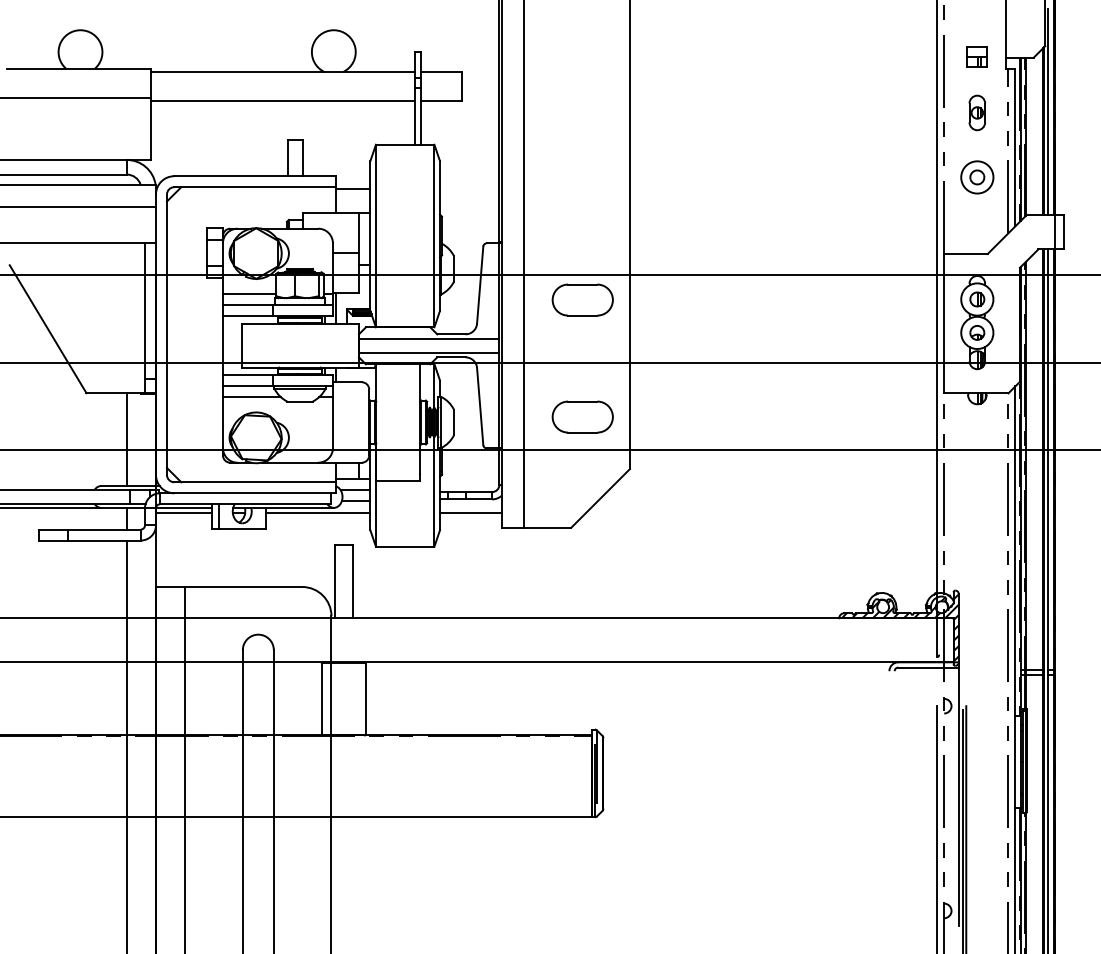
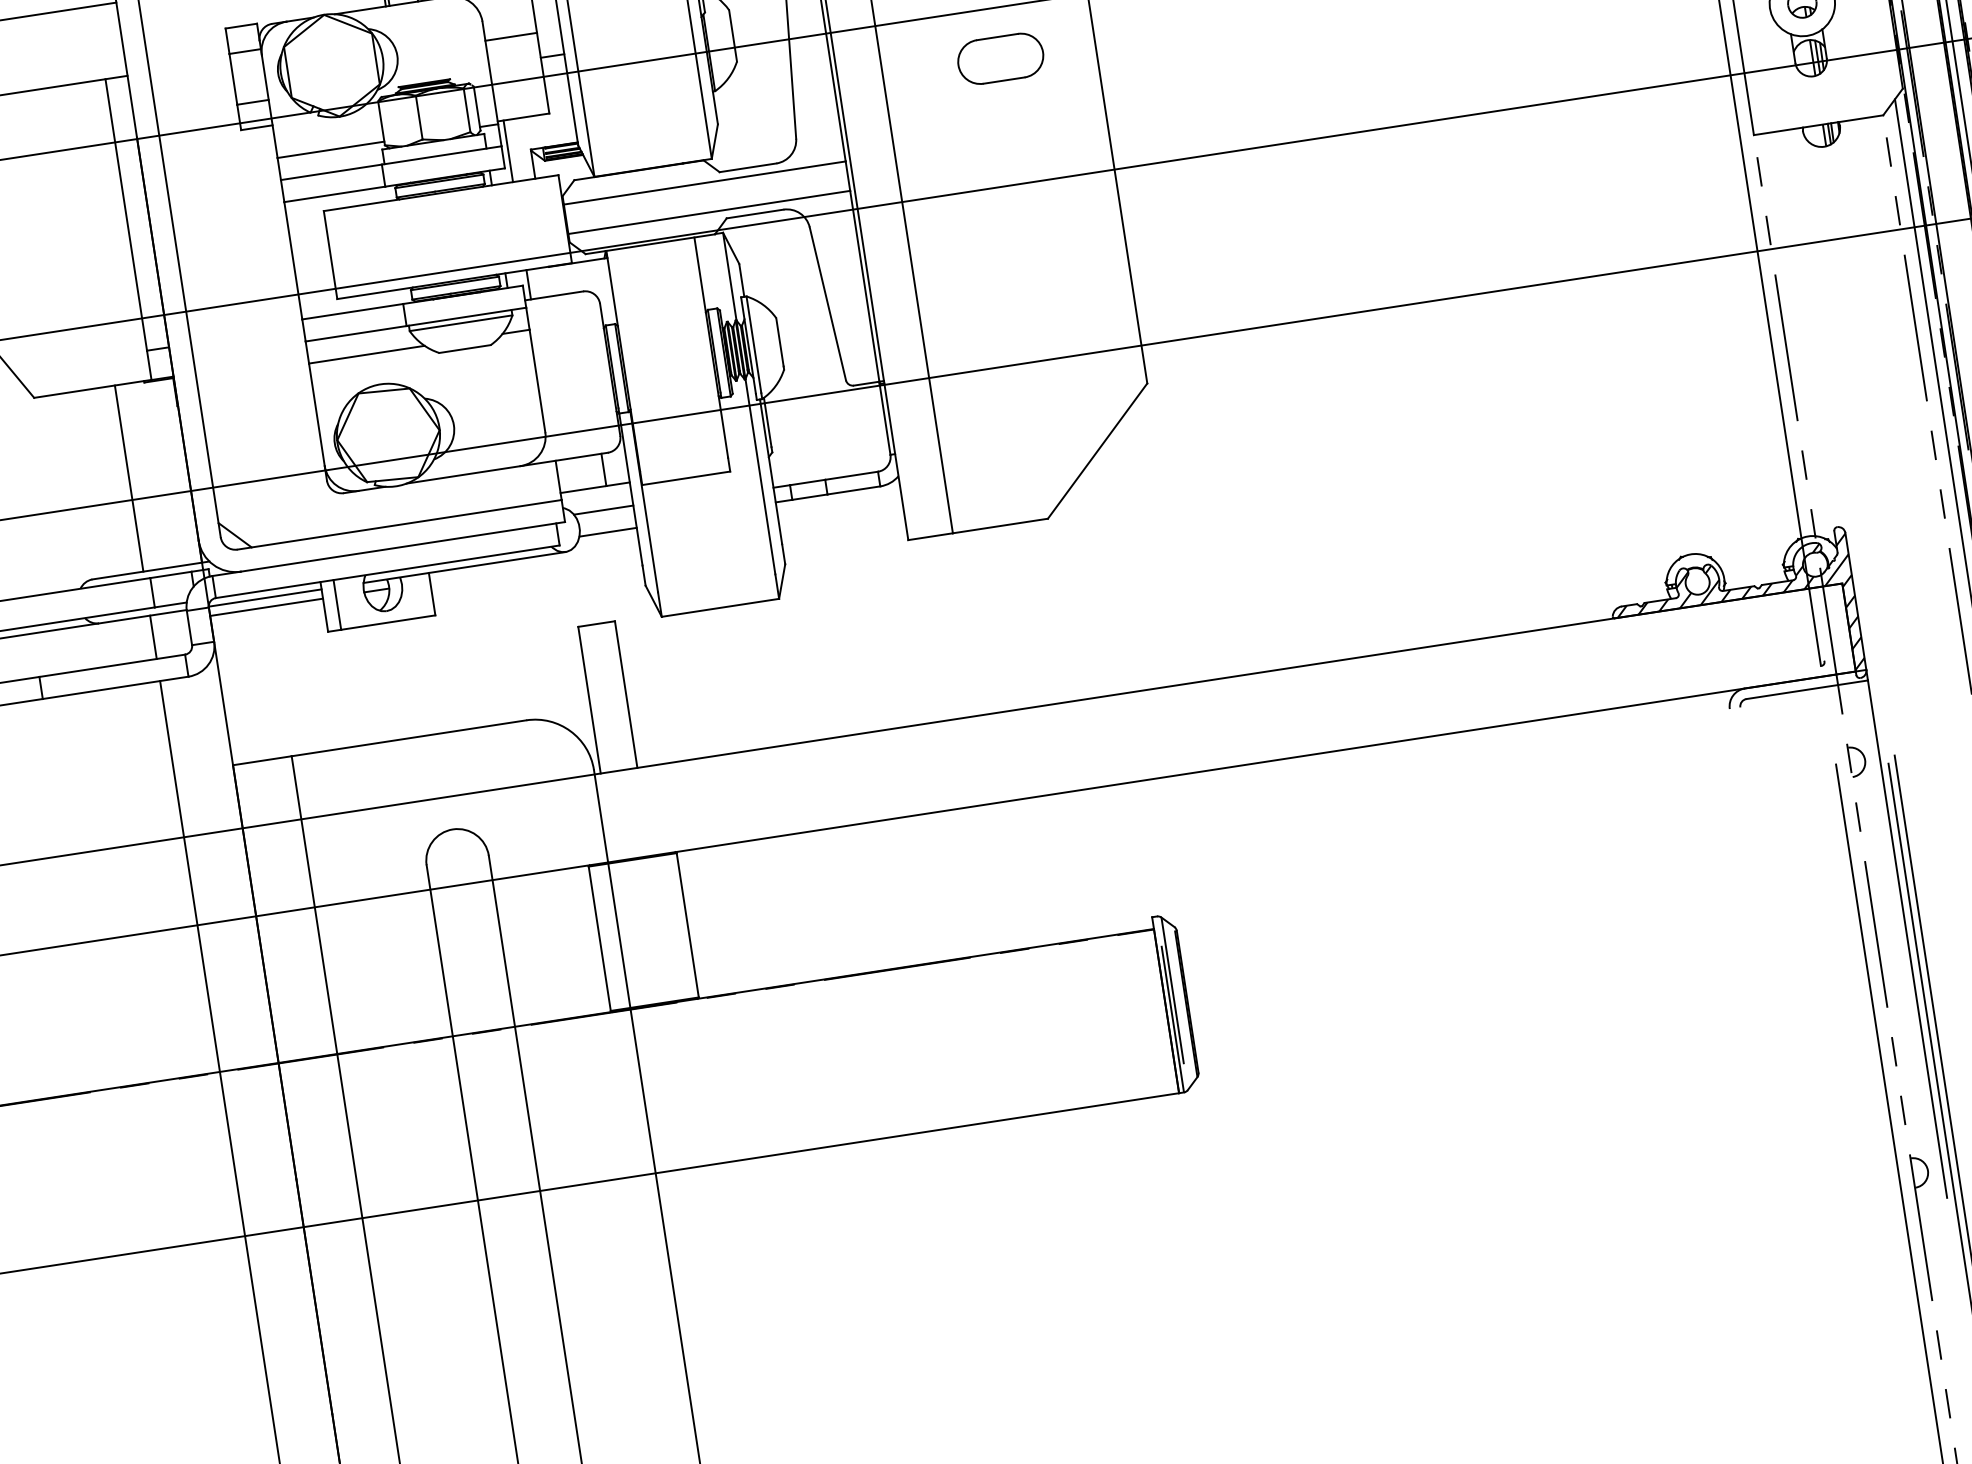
part: (582, 299) -> (1000, 57), size x0.7
part: (582, 416) -> (1036, 292), removed
line: (317, 512) -> (534, 566), removed
line: (470, 512) -> (840, 519), removed

